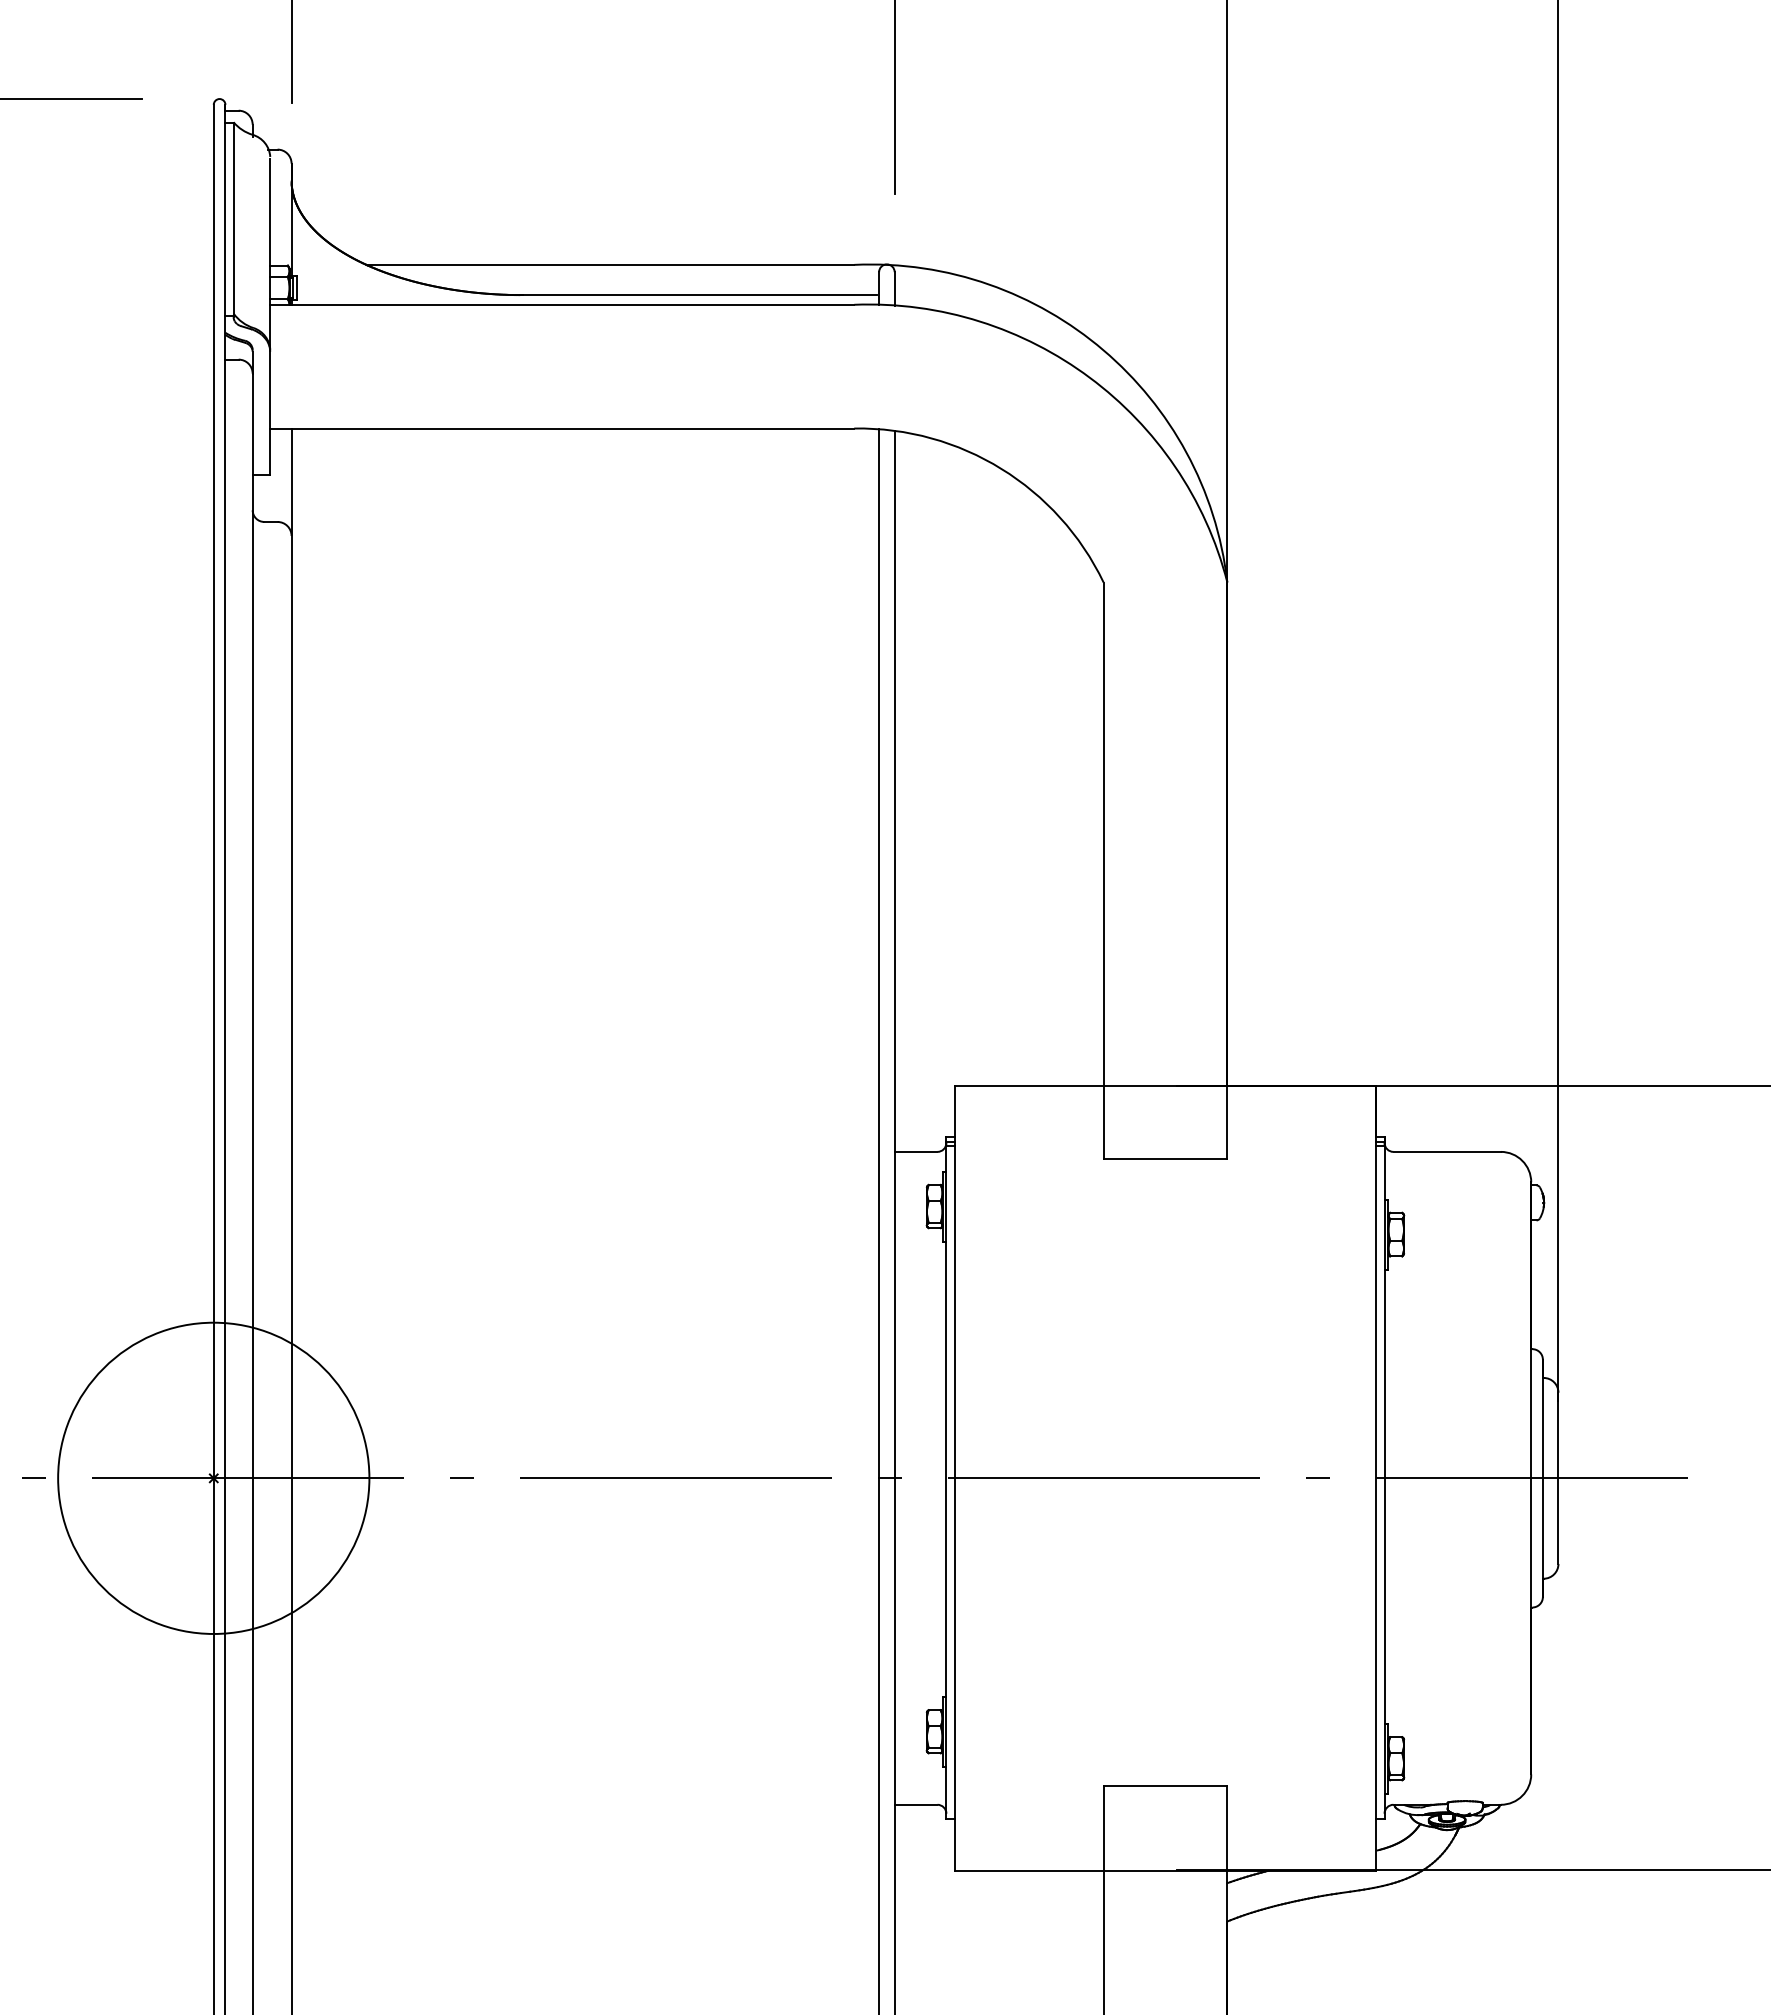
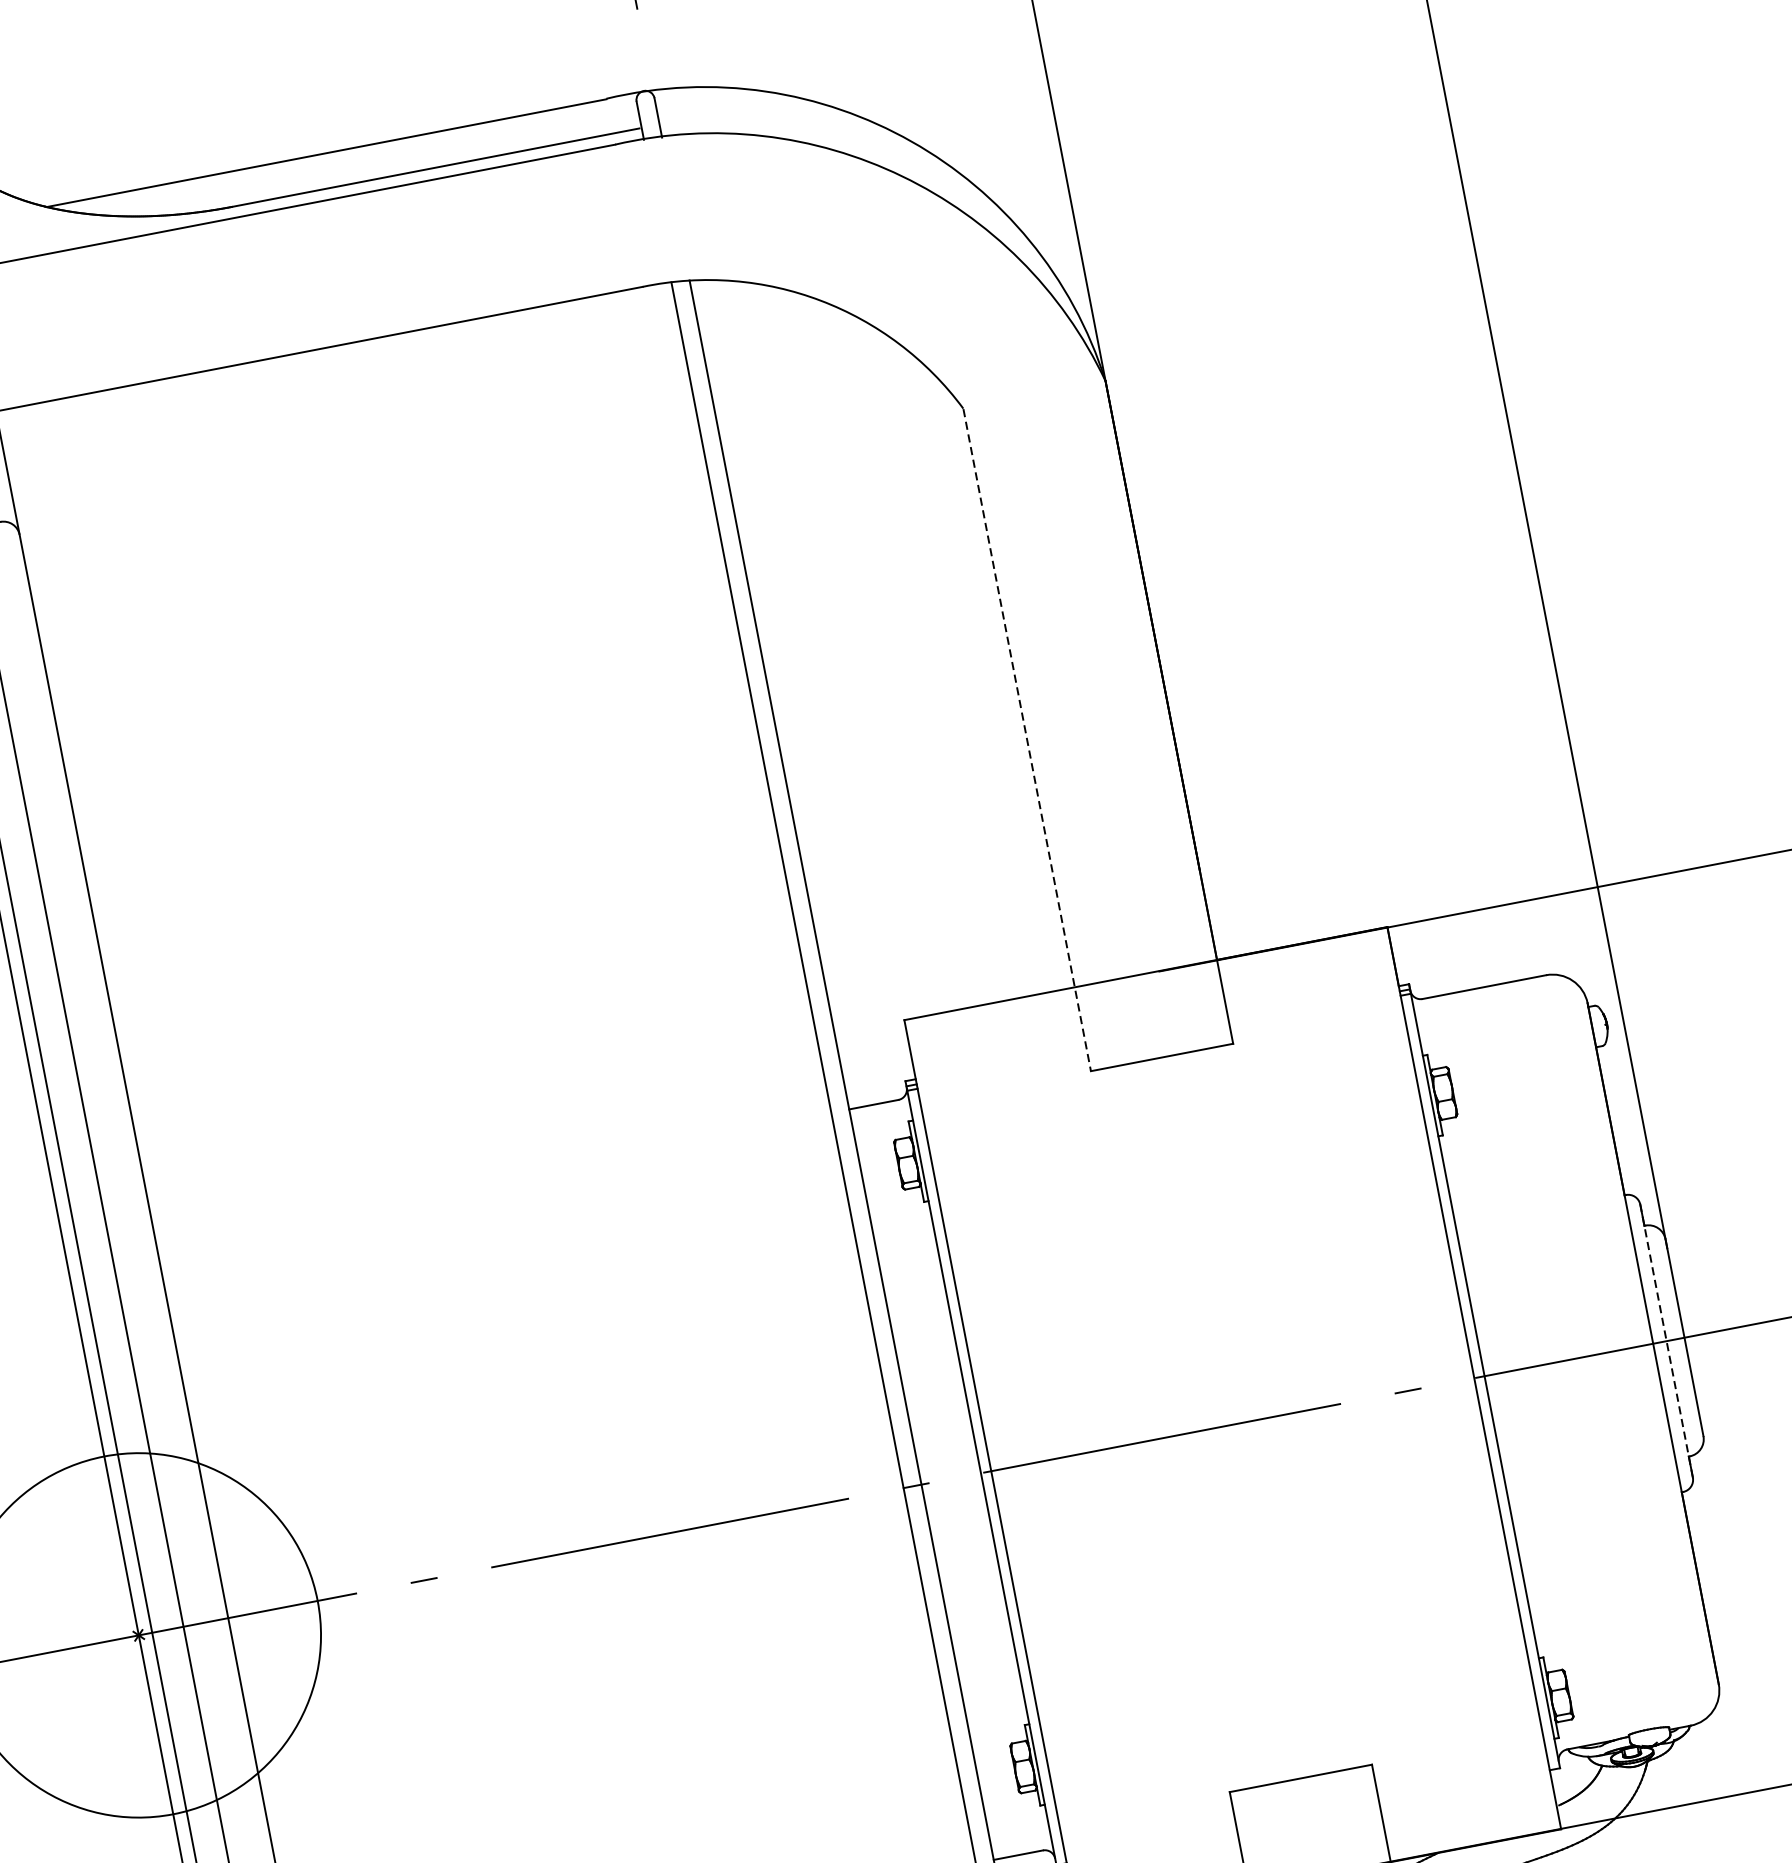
line: (1103, 870) -> (1026, 739), solid -> dashed
line: (1542, 1478) -> (1666, 1341), solid -> dashed

